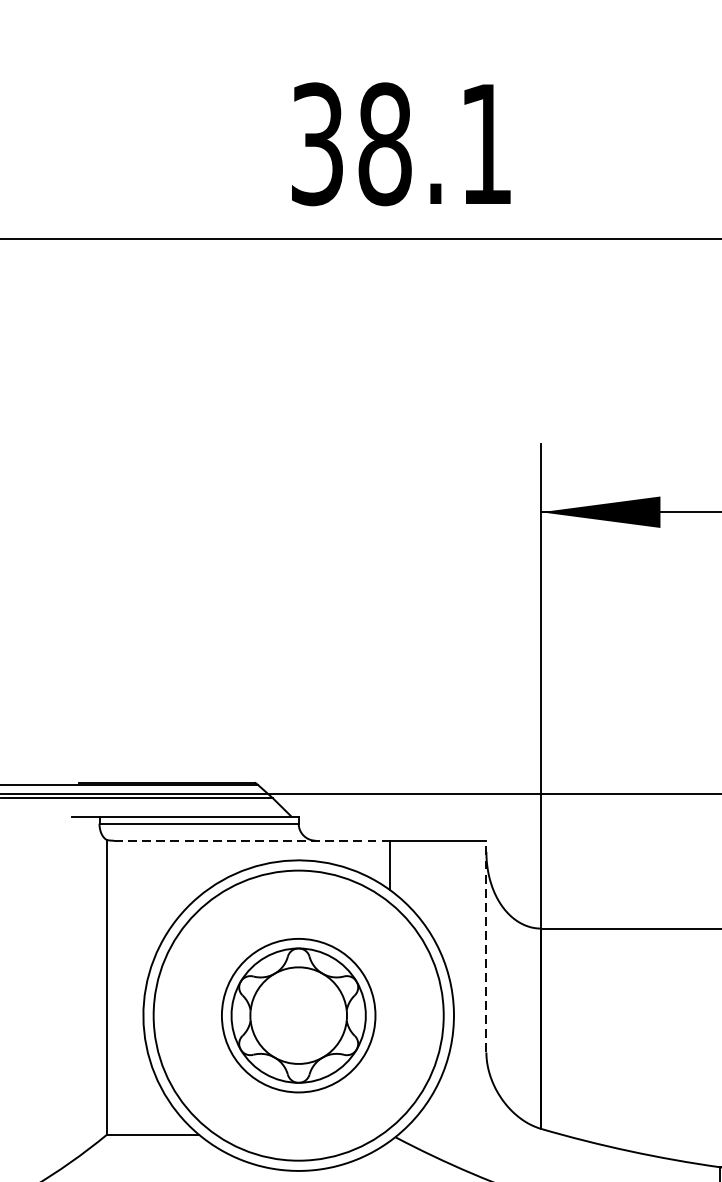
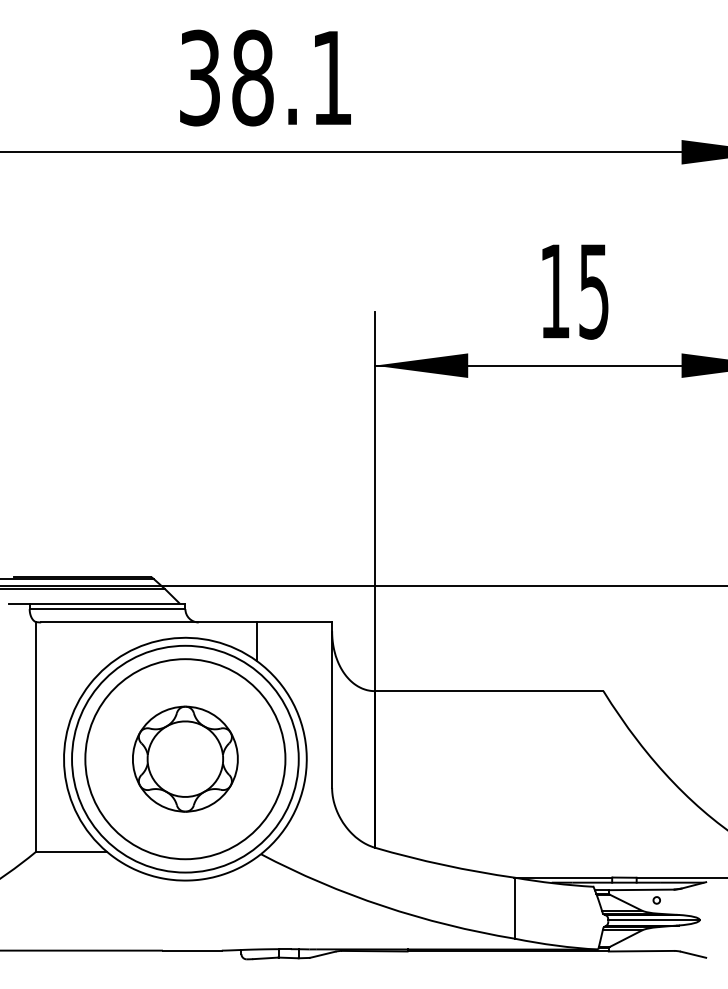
line: (252, 840) -> (149, 622), dashed -> solid
line: (486, 946) -> (332, 705), dashed -> solid
circle: (298, 1016) -> (185, 759), size x1.67

